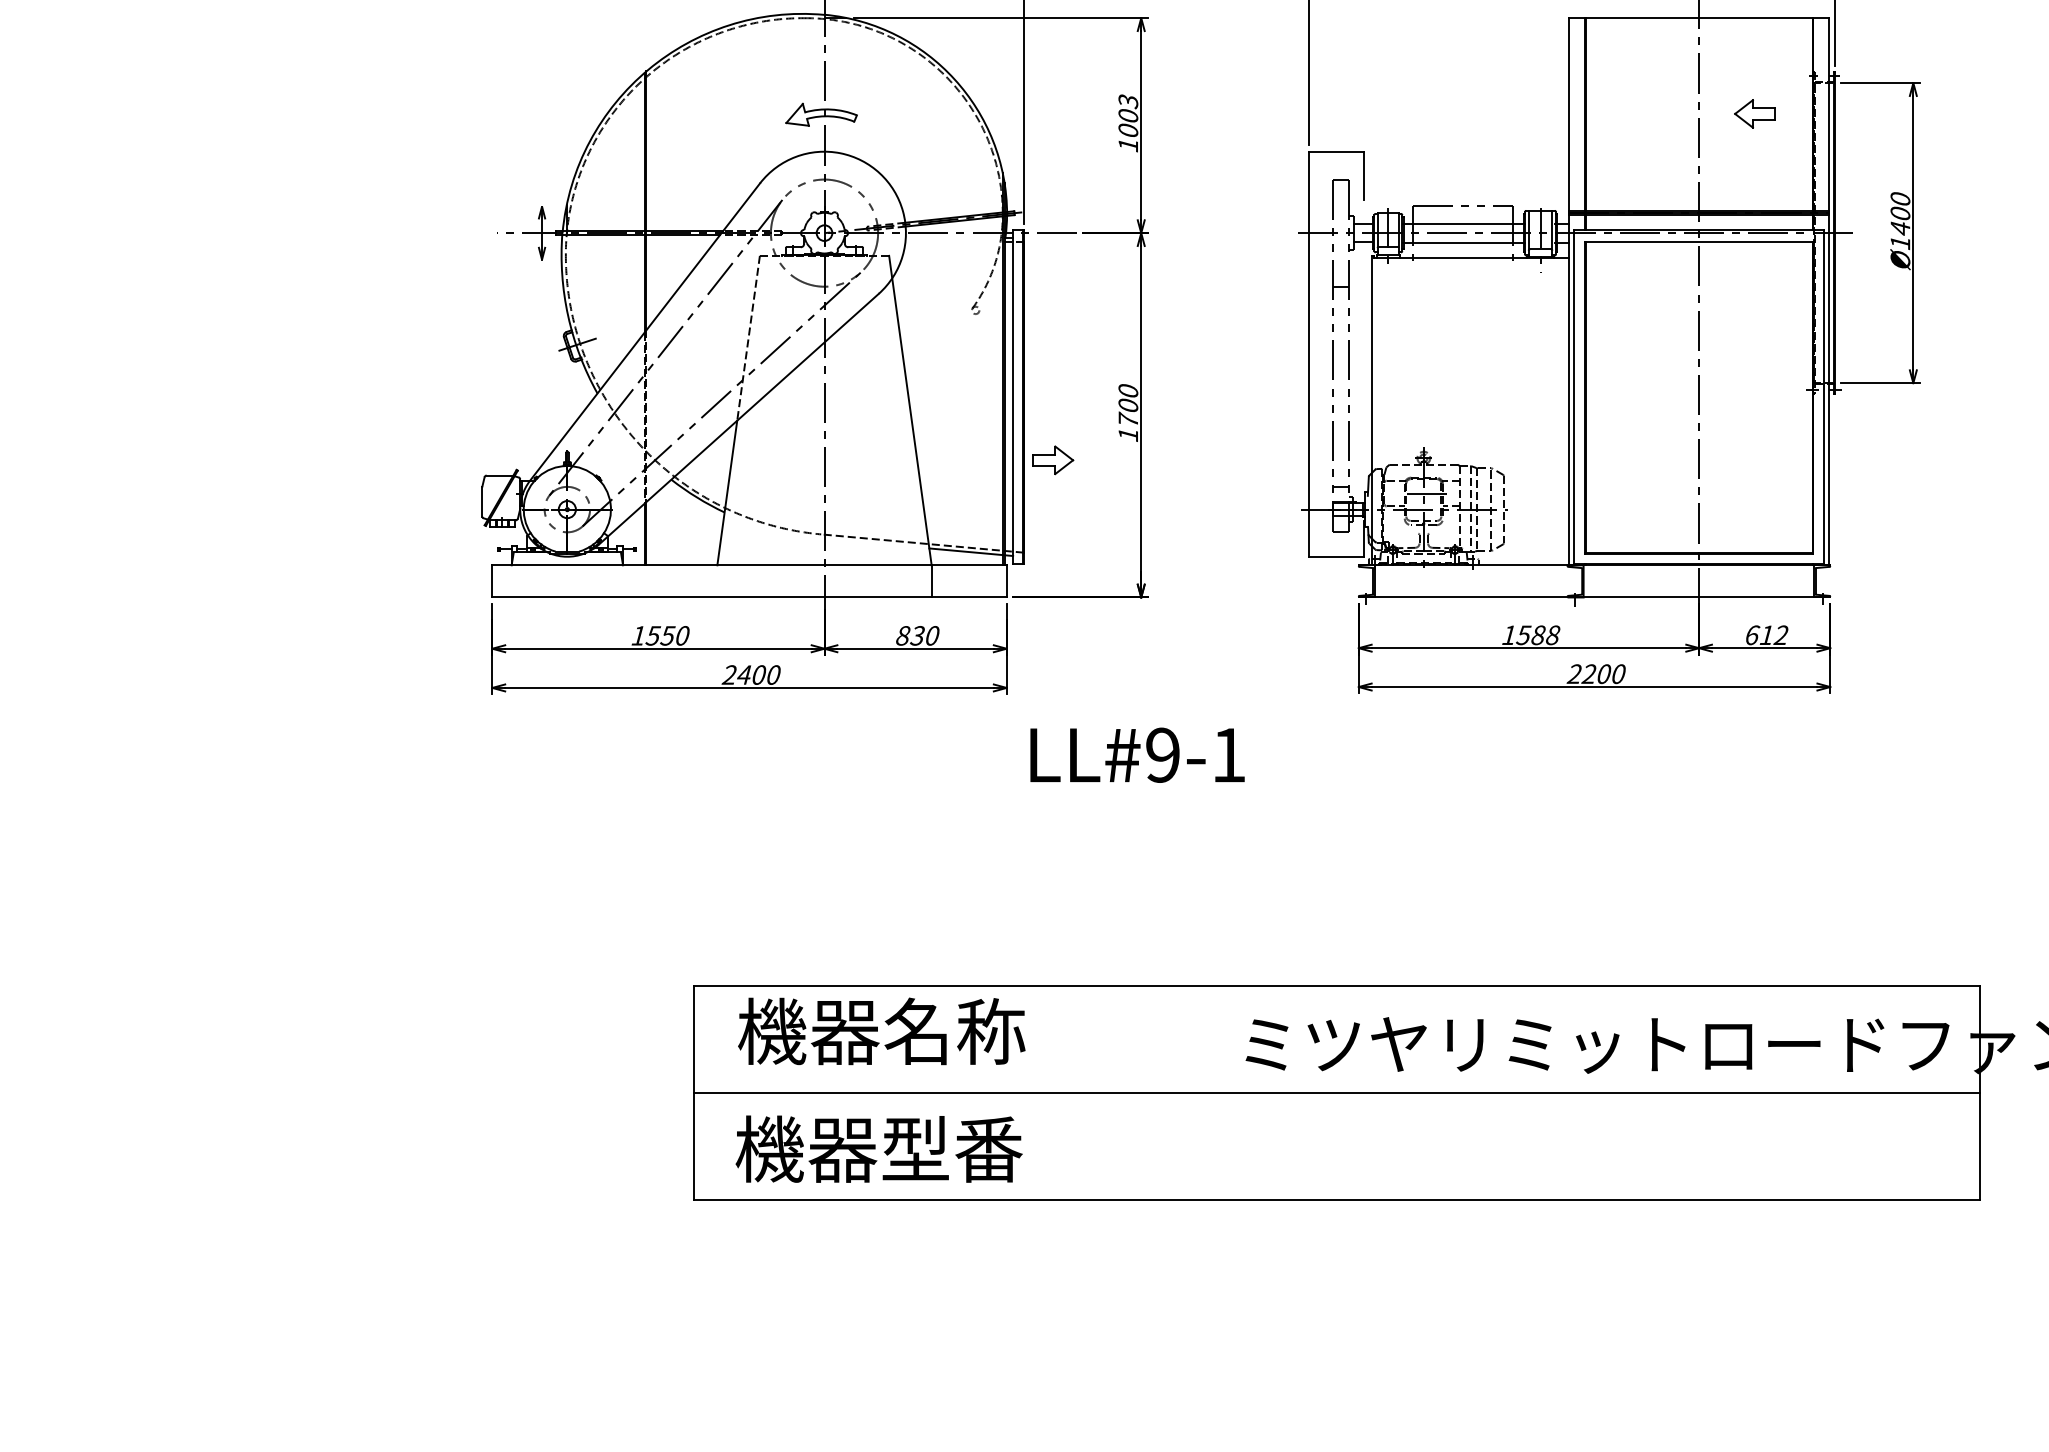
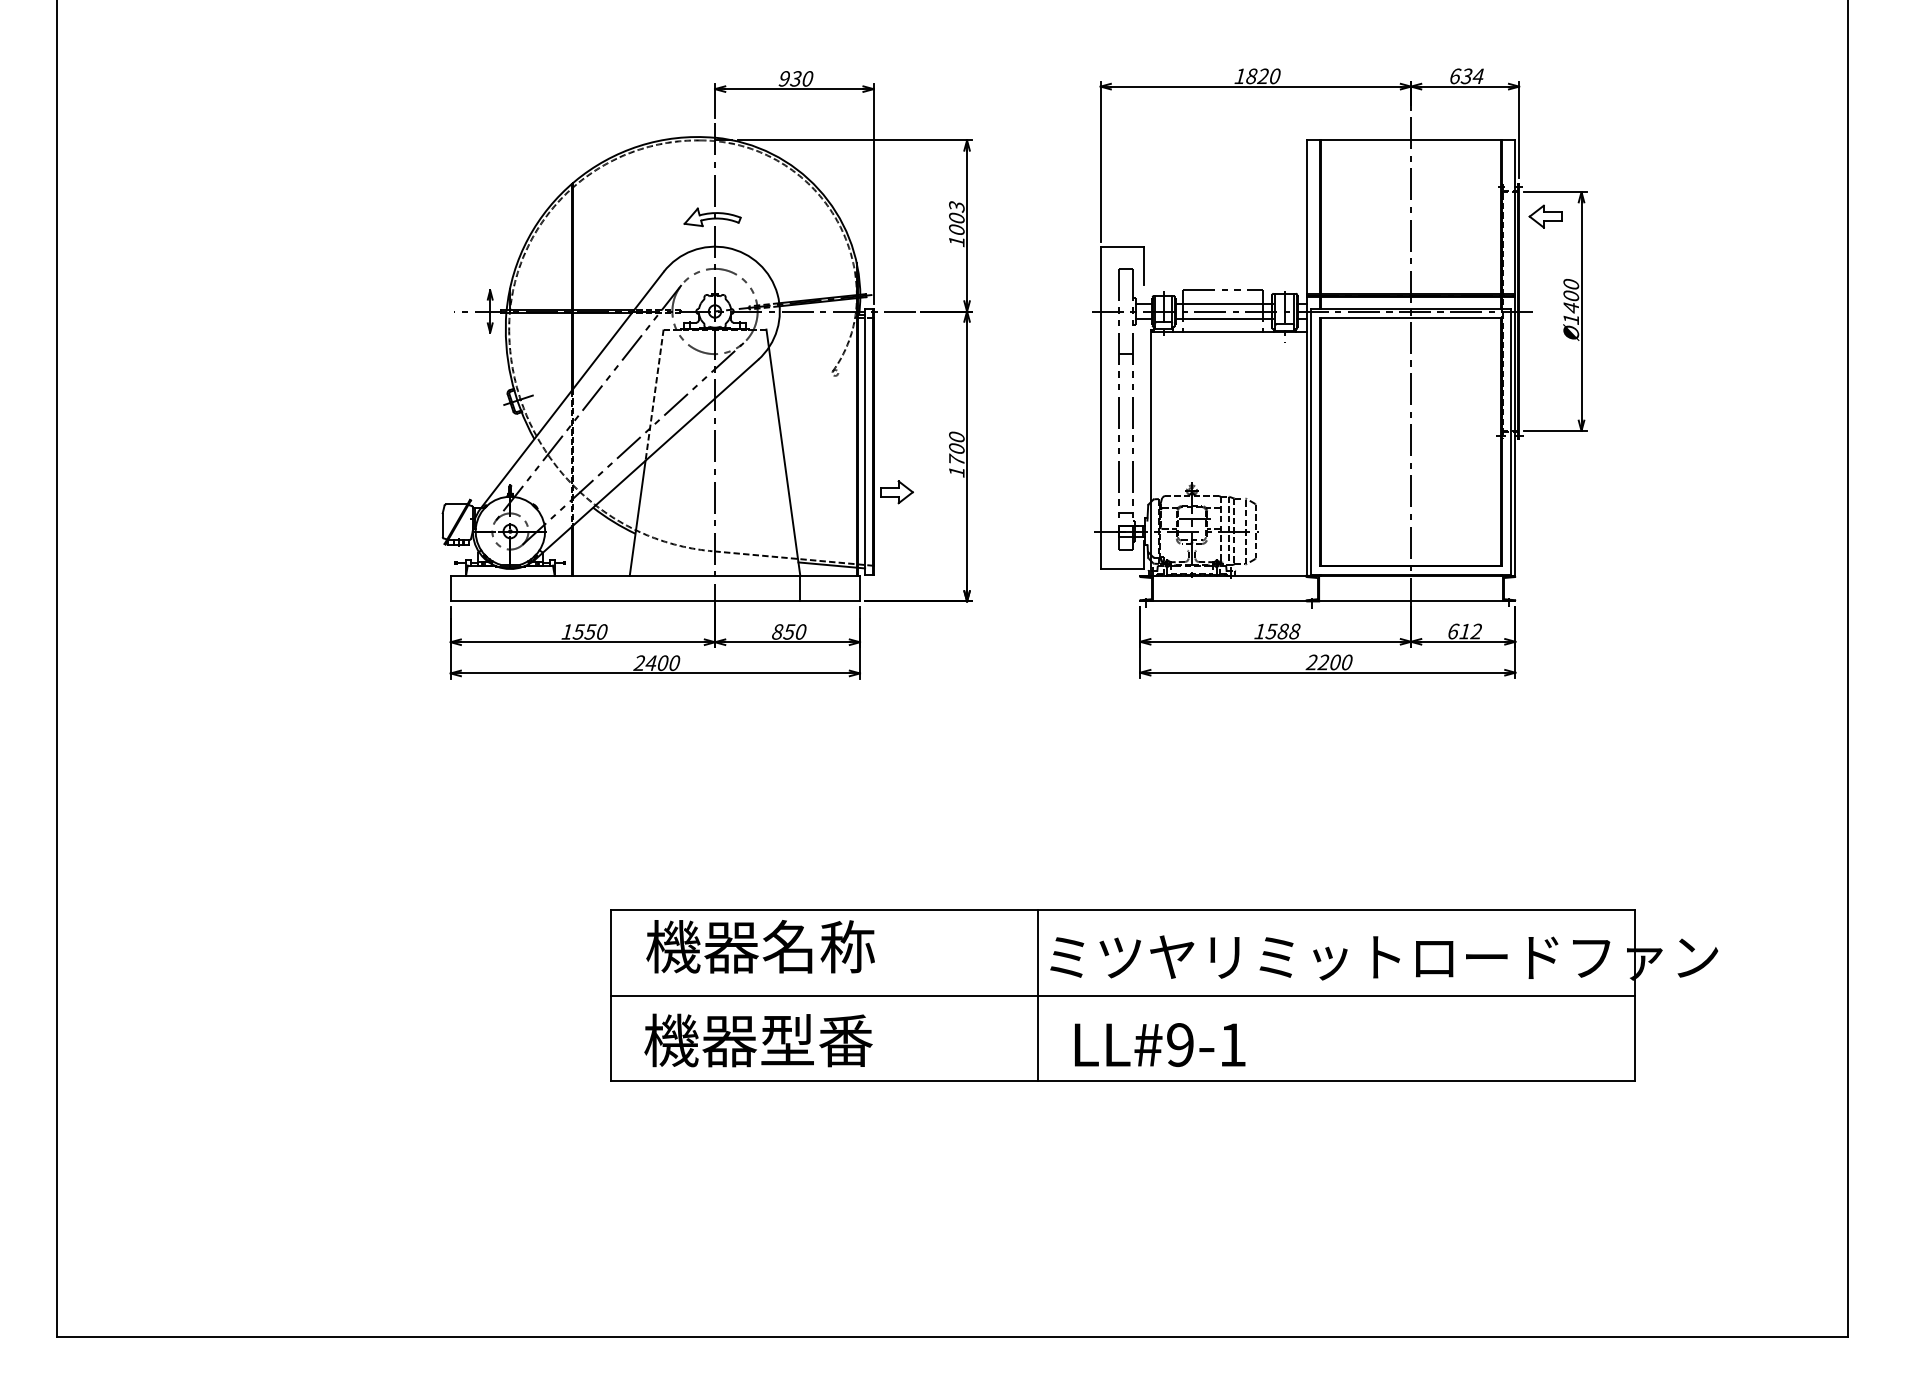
part: (1754, 113) -> (1545, 216), moved
text: (919, 635) -> (790, 631), 830 -> 850
text: (1137, 755) -> (1160, 1045), moved
line: (1229, 1092) -> (1037, 995), added

